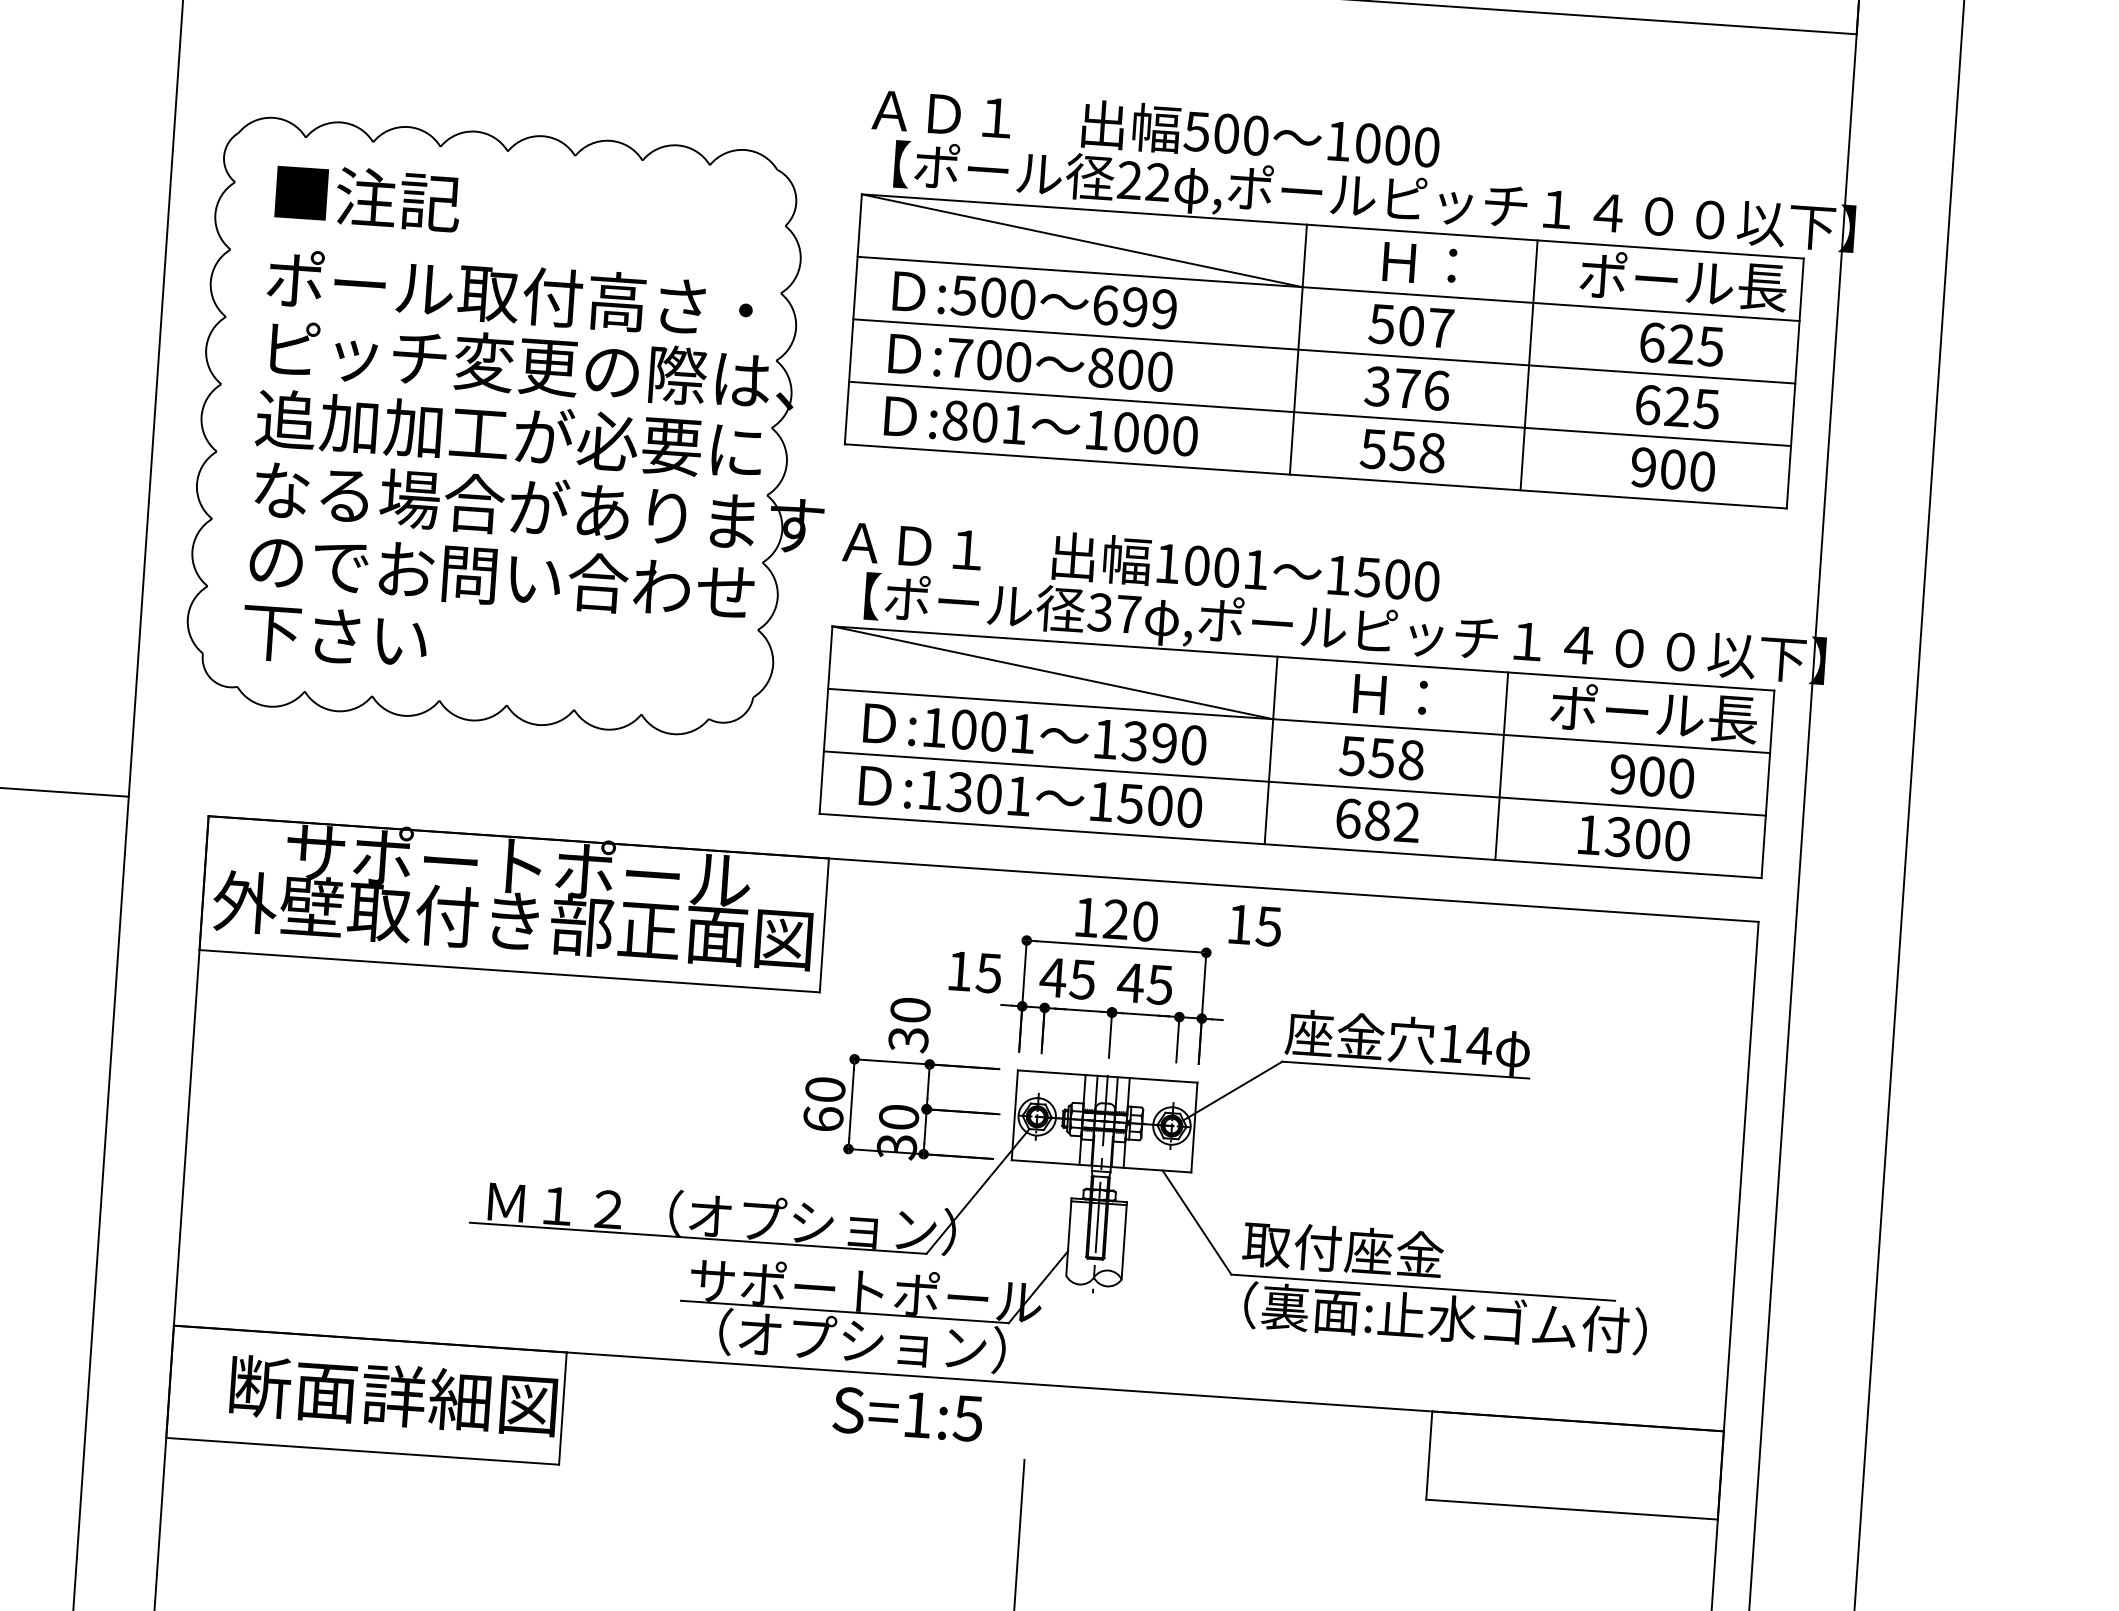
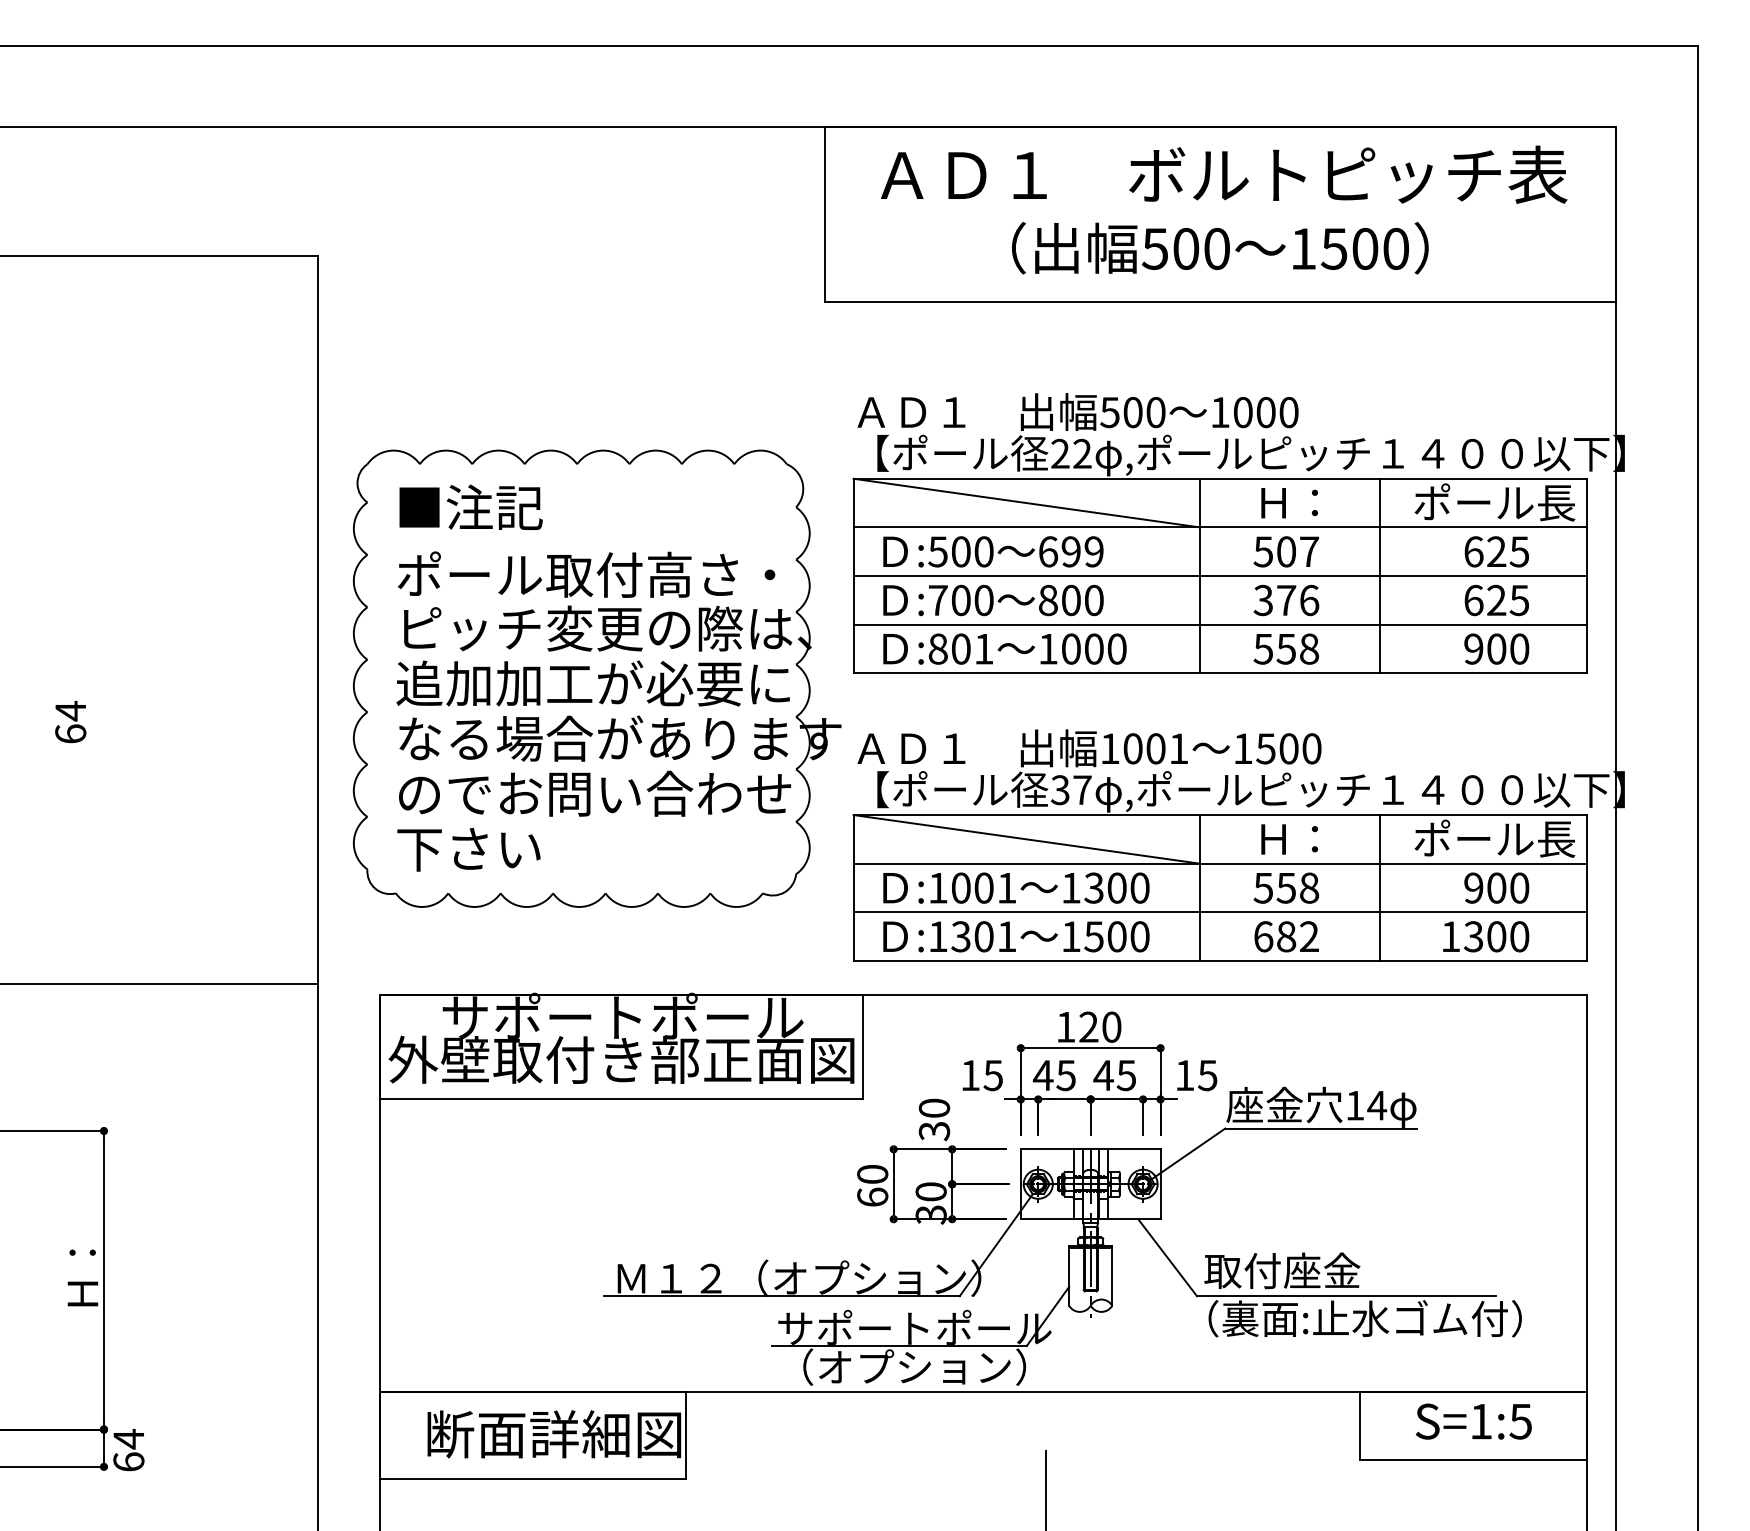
text: (1163, 742) -> (1116, 887), 1390 -> 1300
text: (1255, 925) -> (1197, 1075), moved
text: (907, 1414) -> (1473, 1421), moved

